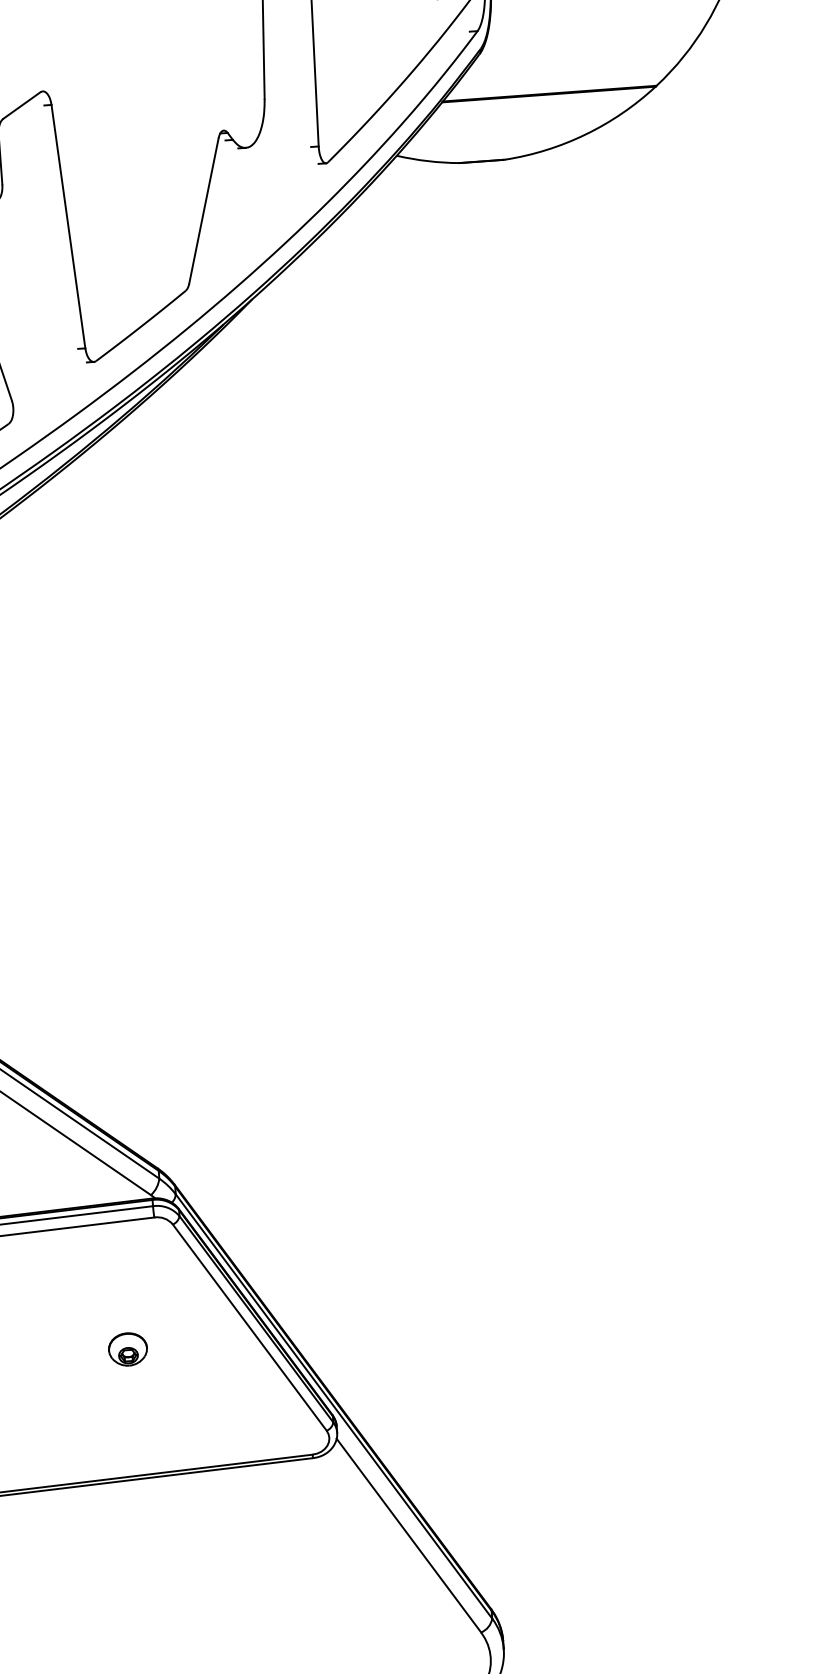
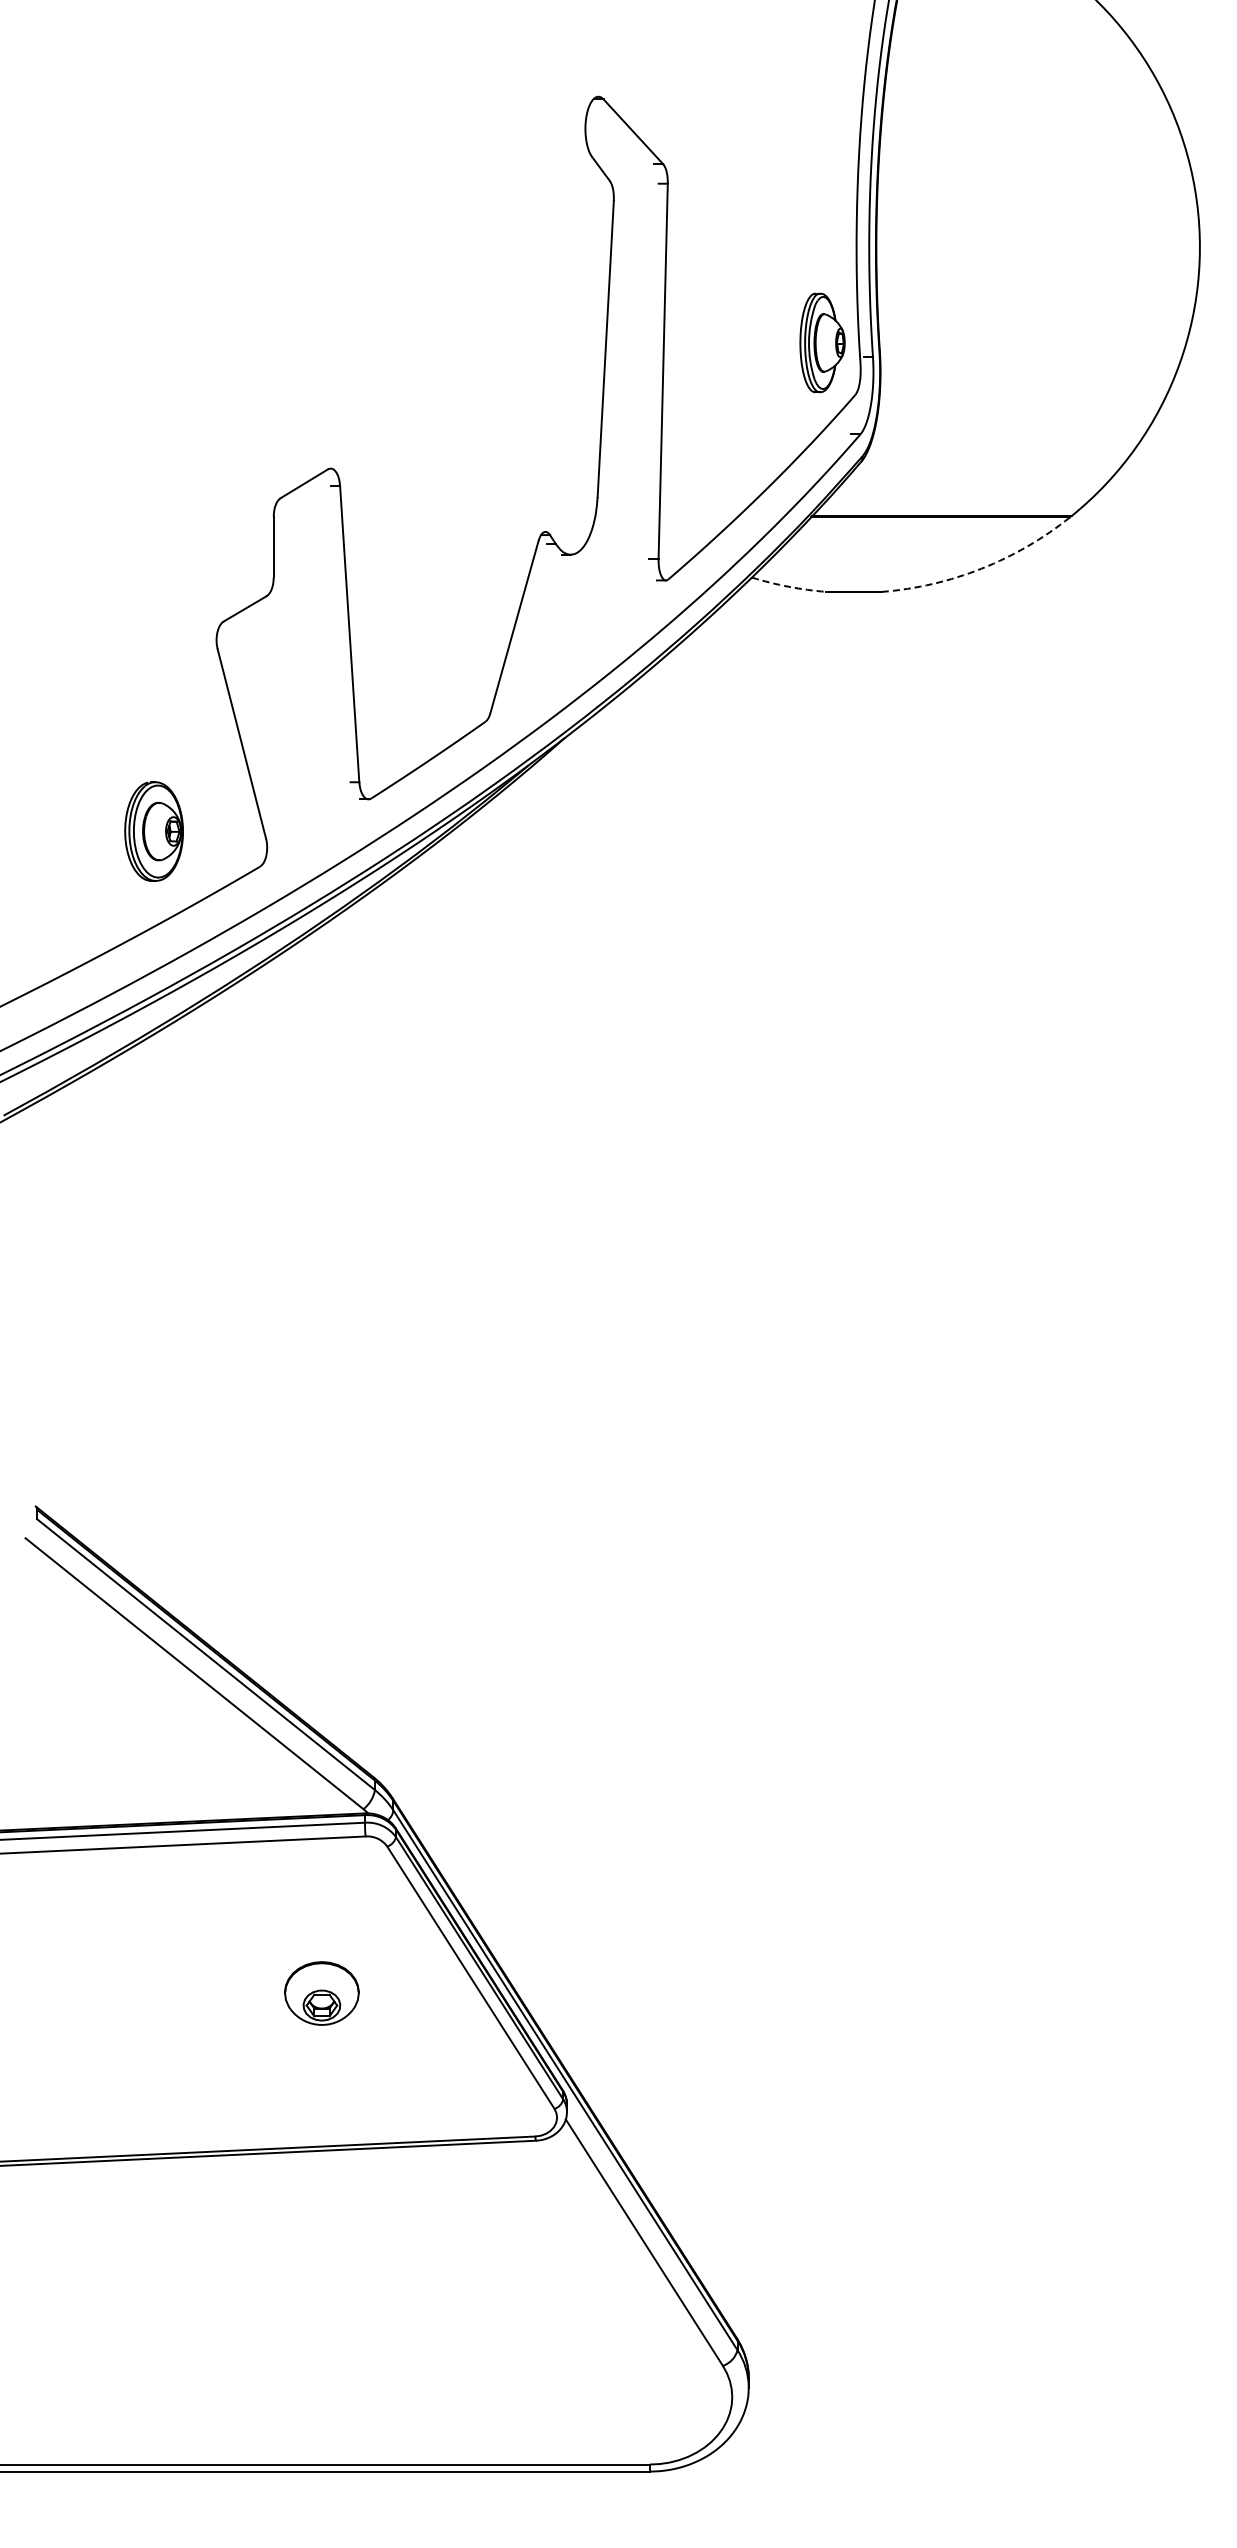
arc: (585, 134) -> (981, 568), solid -> dashed
arc: (427, 160) -> (788, 586), solid -> dashed
part: (128, 1348) -> (322, 1992), size x1.6

